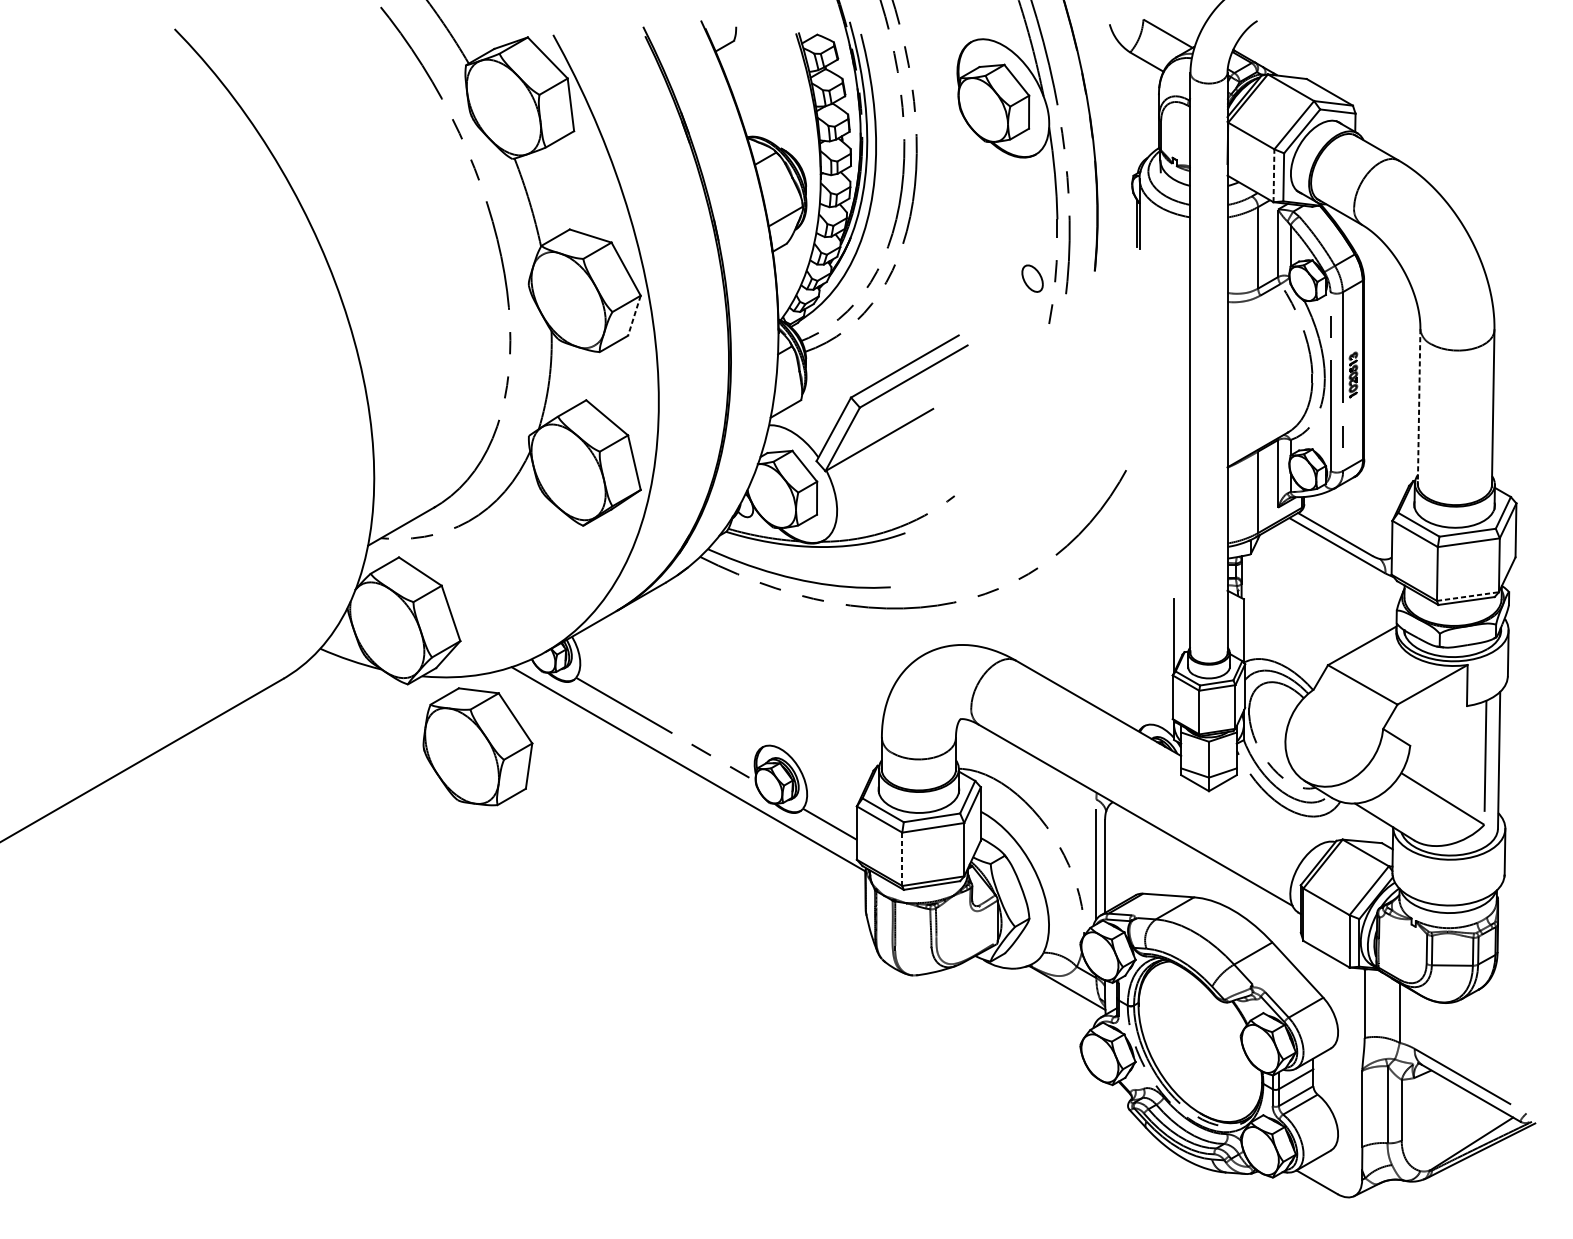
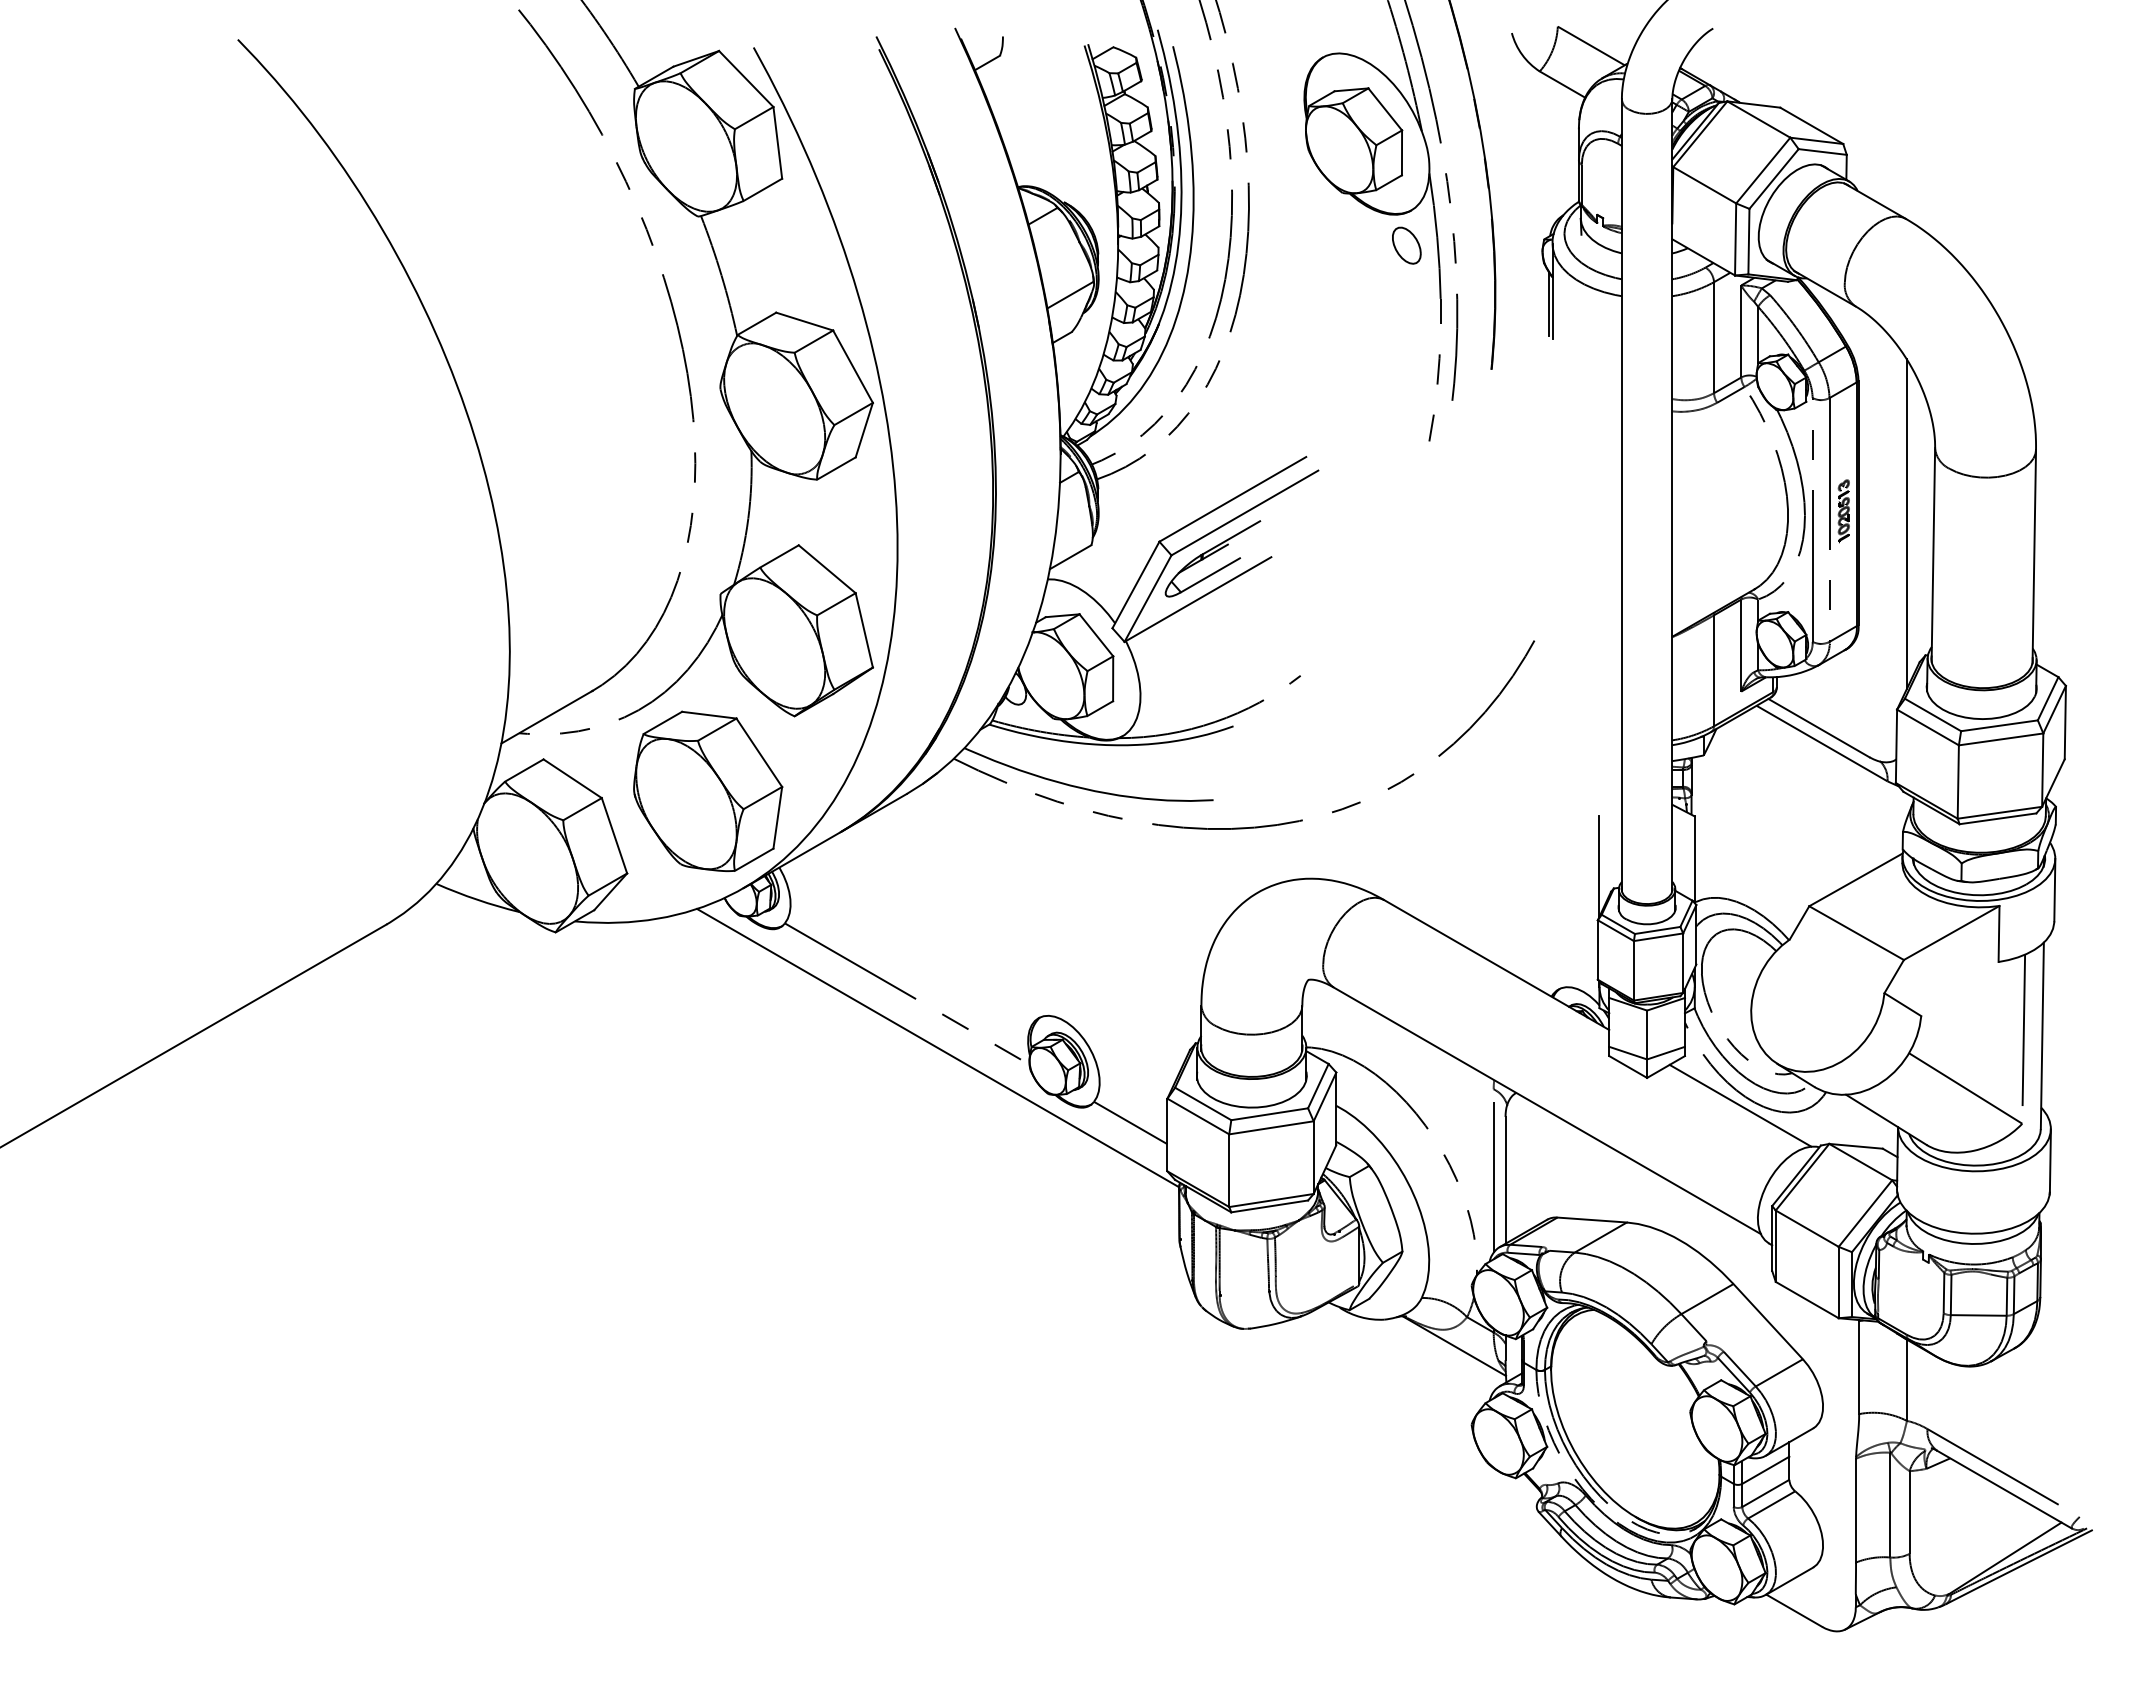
line: (1273, 175) -> (1735, 238), dashed -> solid
part: (1032, 278) -> (1406, 245), moved
line: (634, 315) -> (864, 430), dashed -> solid
line: (1399, 384) -> (1906, 524), added
line: (1419, 407) -> (1933, 555), dashed -> solid
part: (889, 409) -> (1212, 558), added
line: (1467, 596) -> (1999, 812), dashed -> solid
part: (478, 746) -> (708, 790), moved
line: (1277, 811) -> (1740, 1105), added
line: (902, 859) -> (1229, 1171), dashed -> solid

